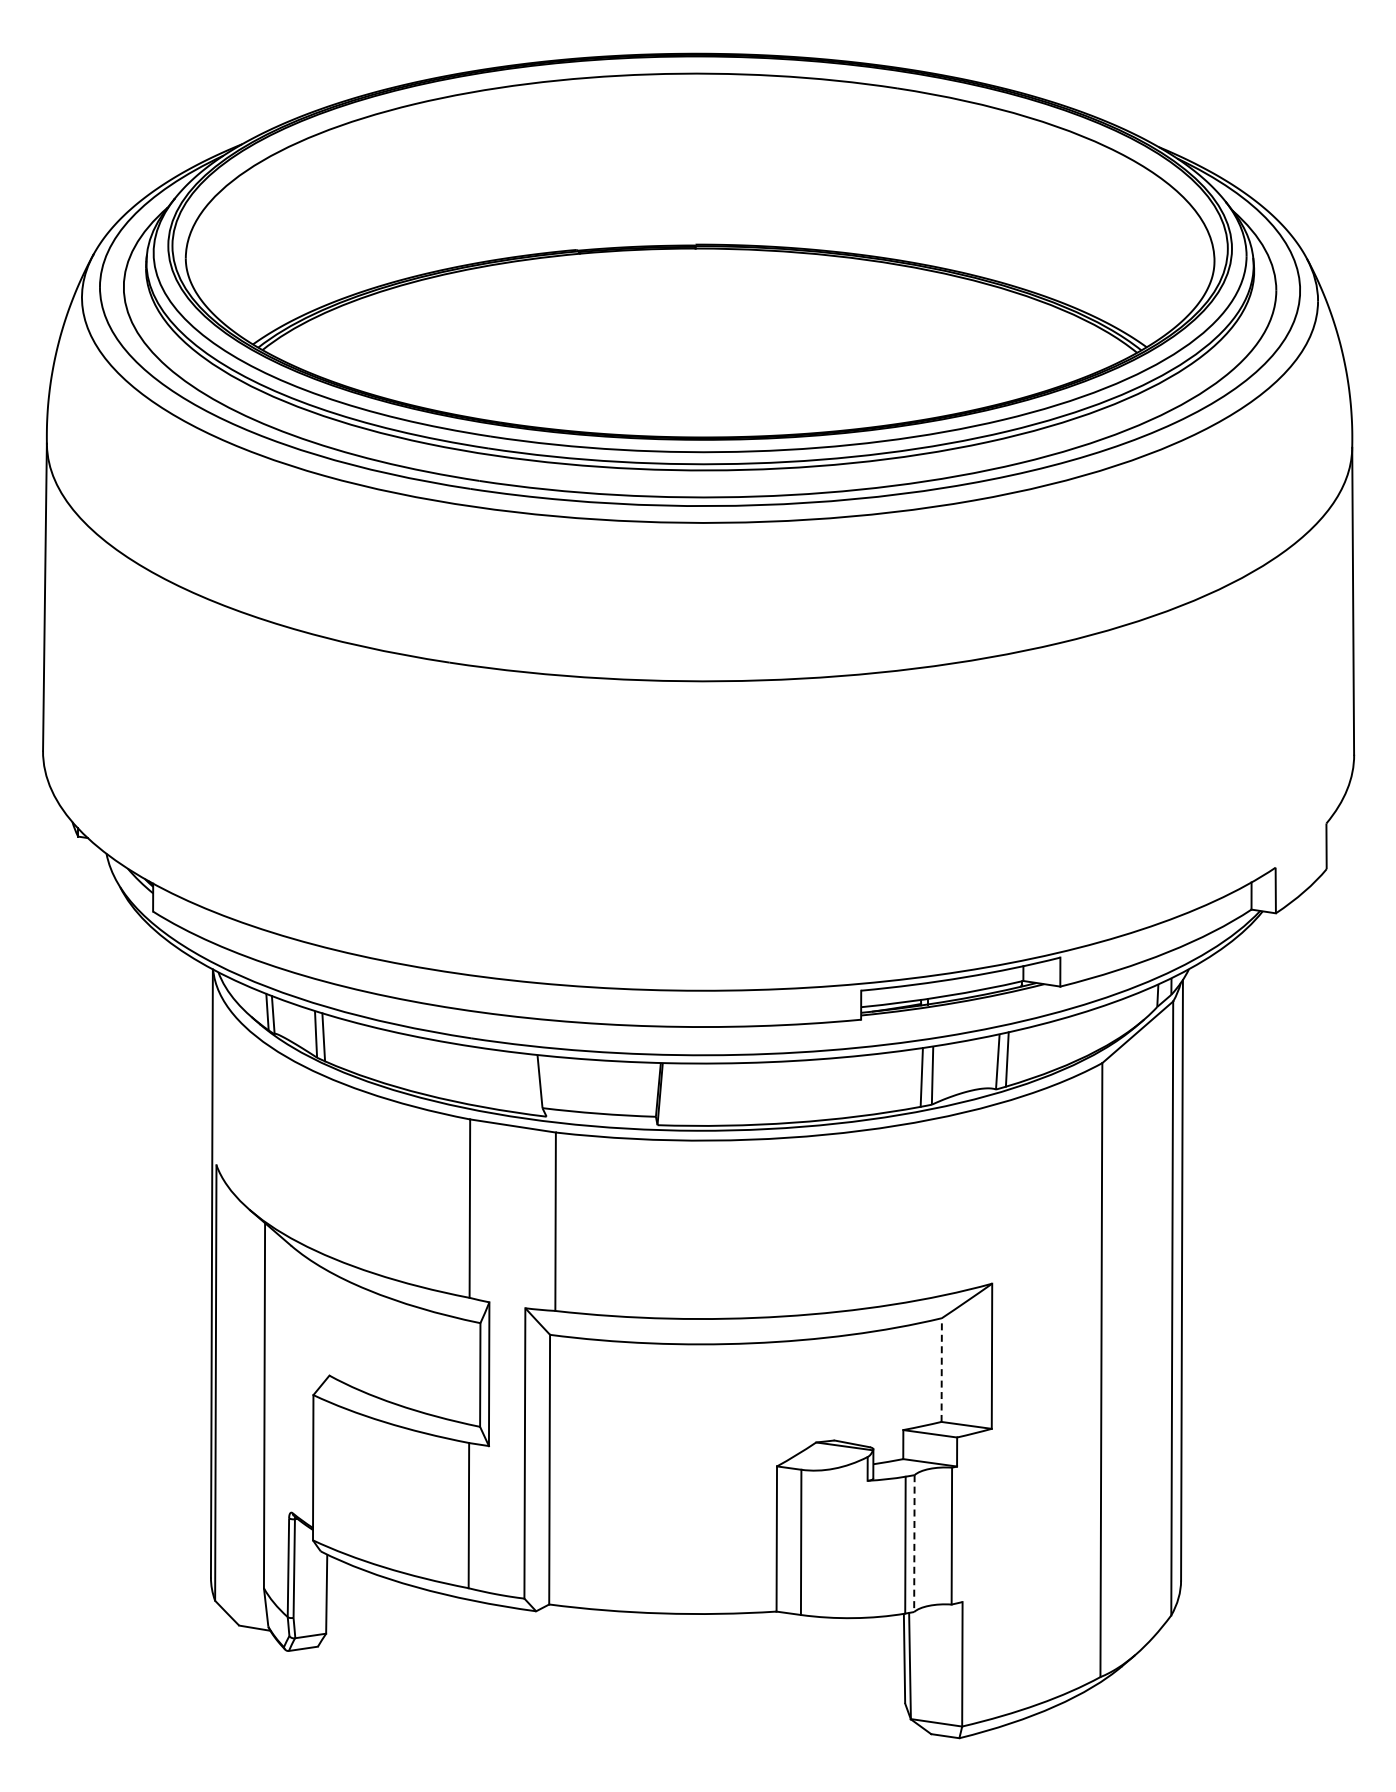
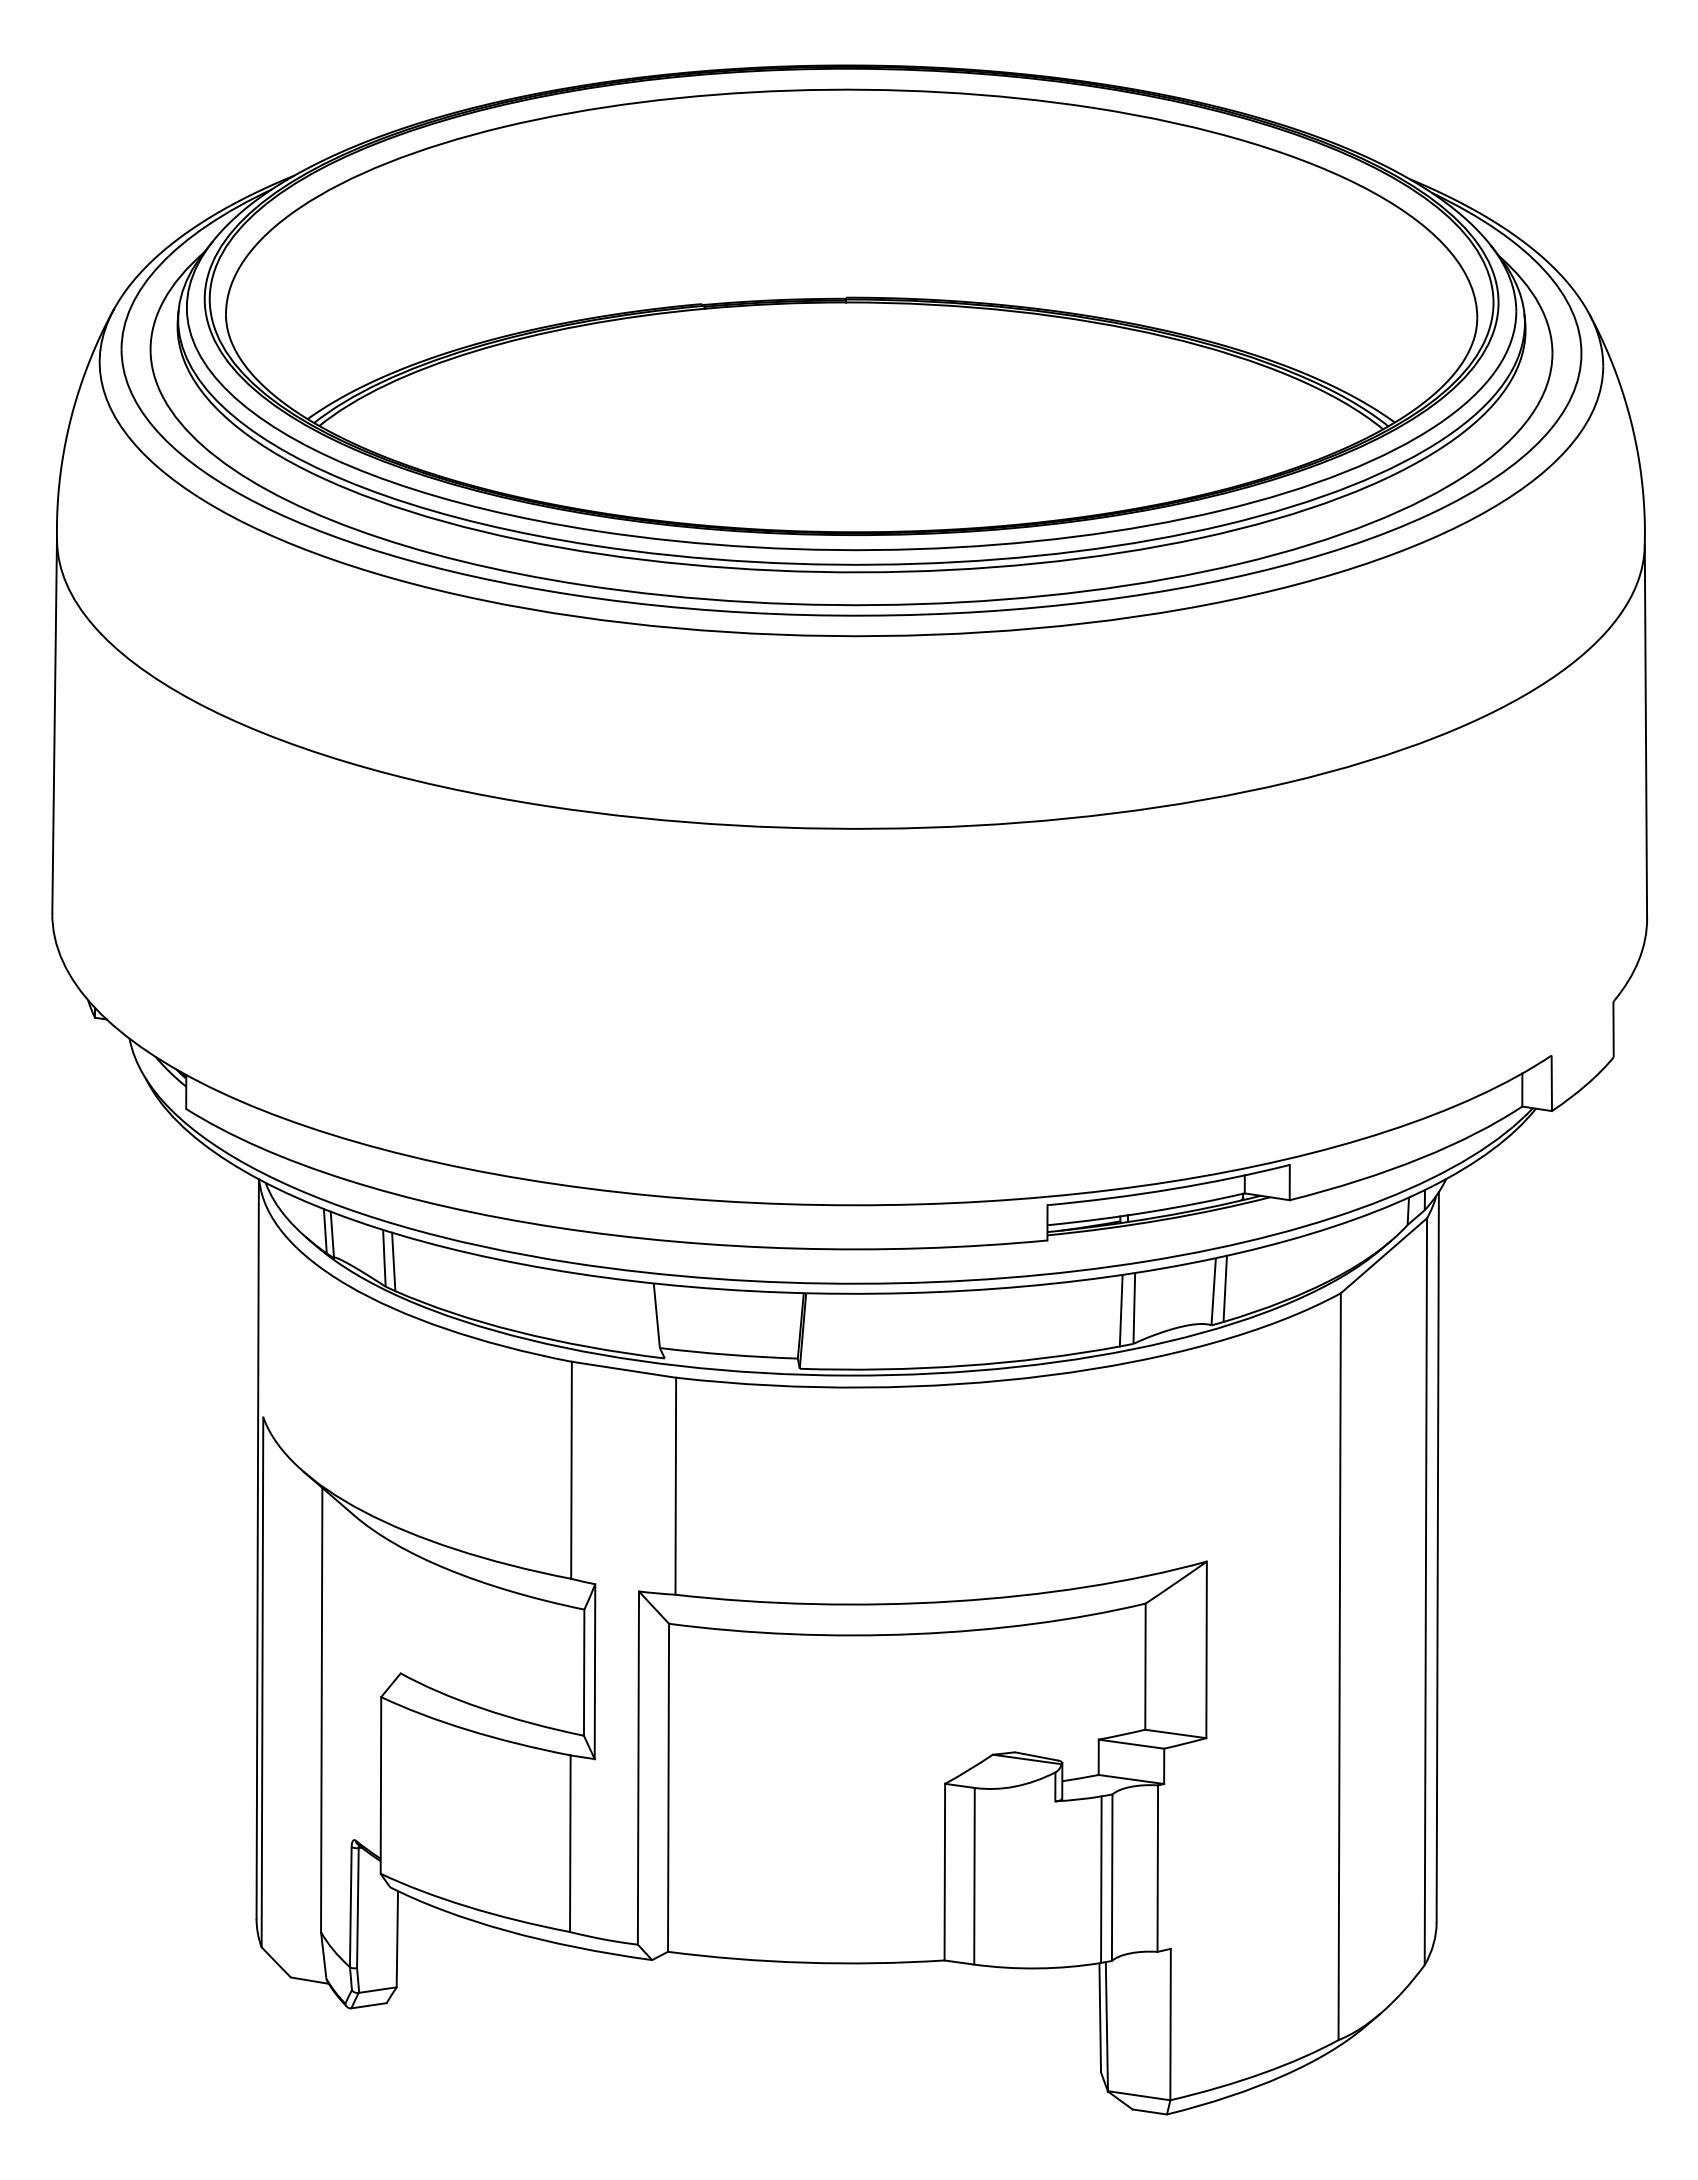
line: (941, 1370) -> (1145, 1667), dashed -> solid
line: (914, 1544) -> (1112, 1878), dashed -> solid

